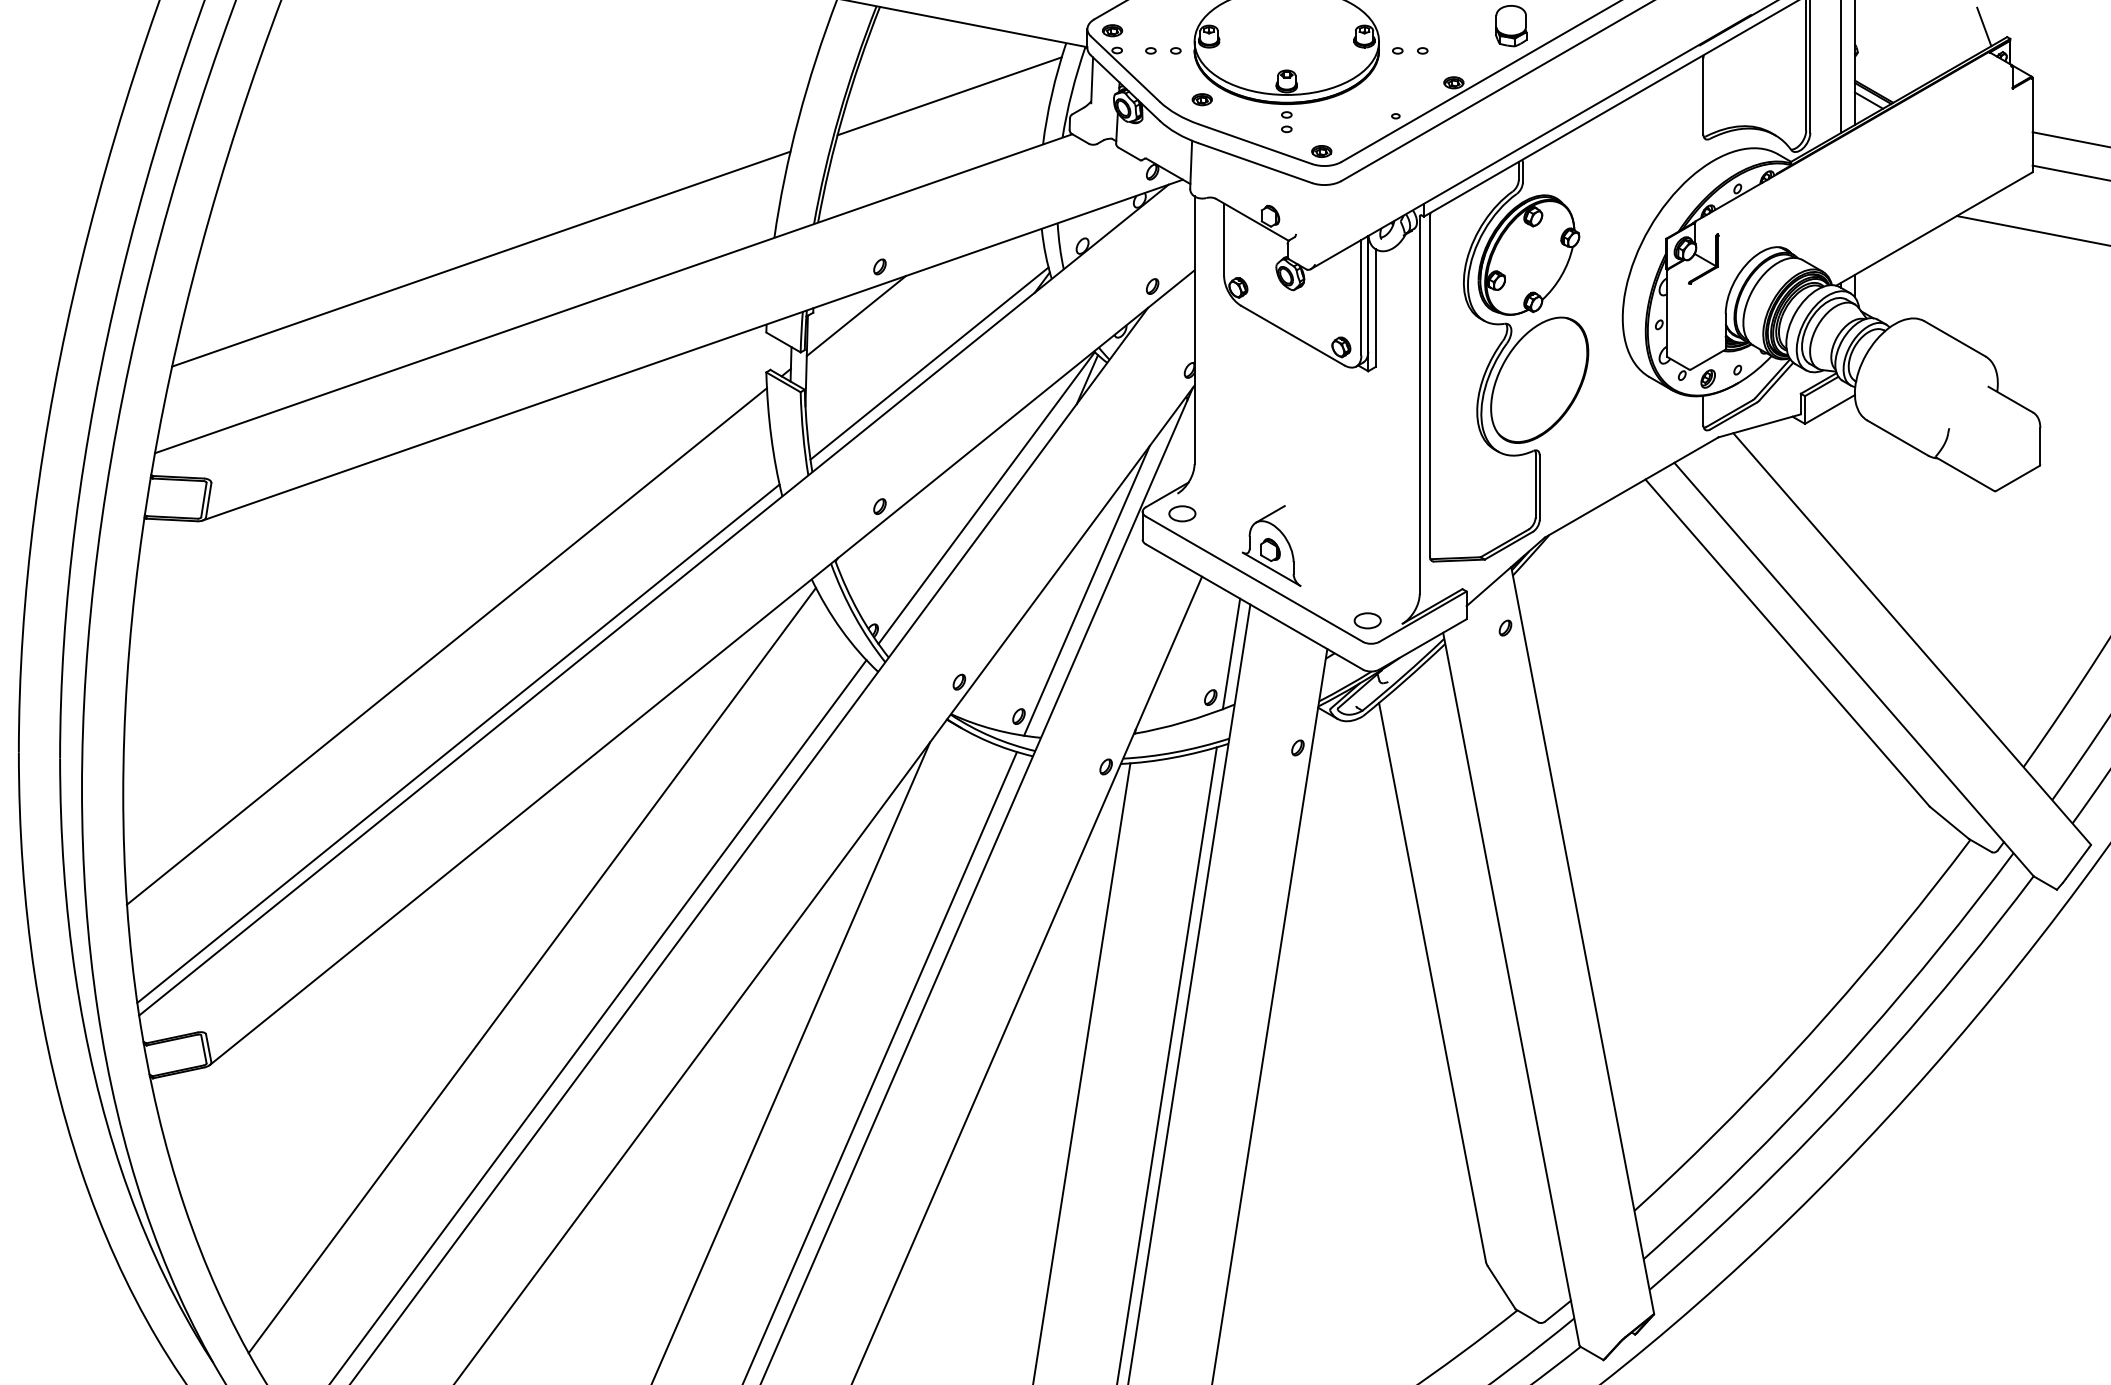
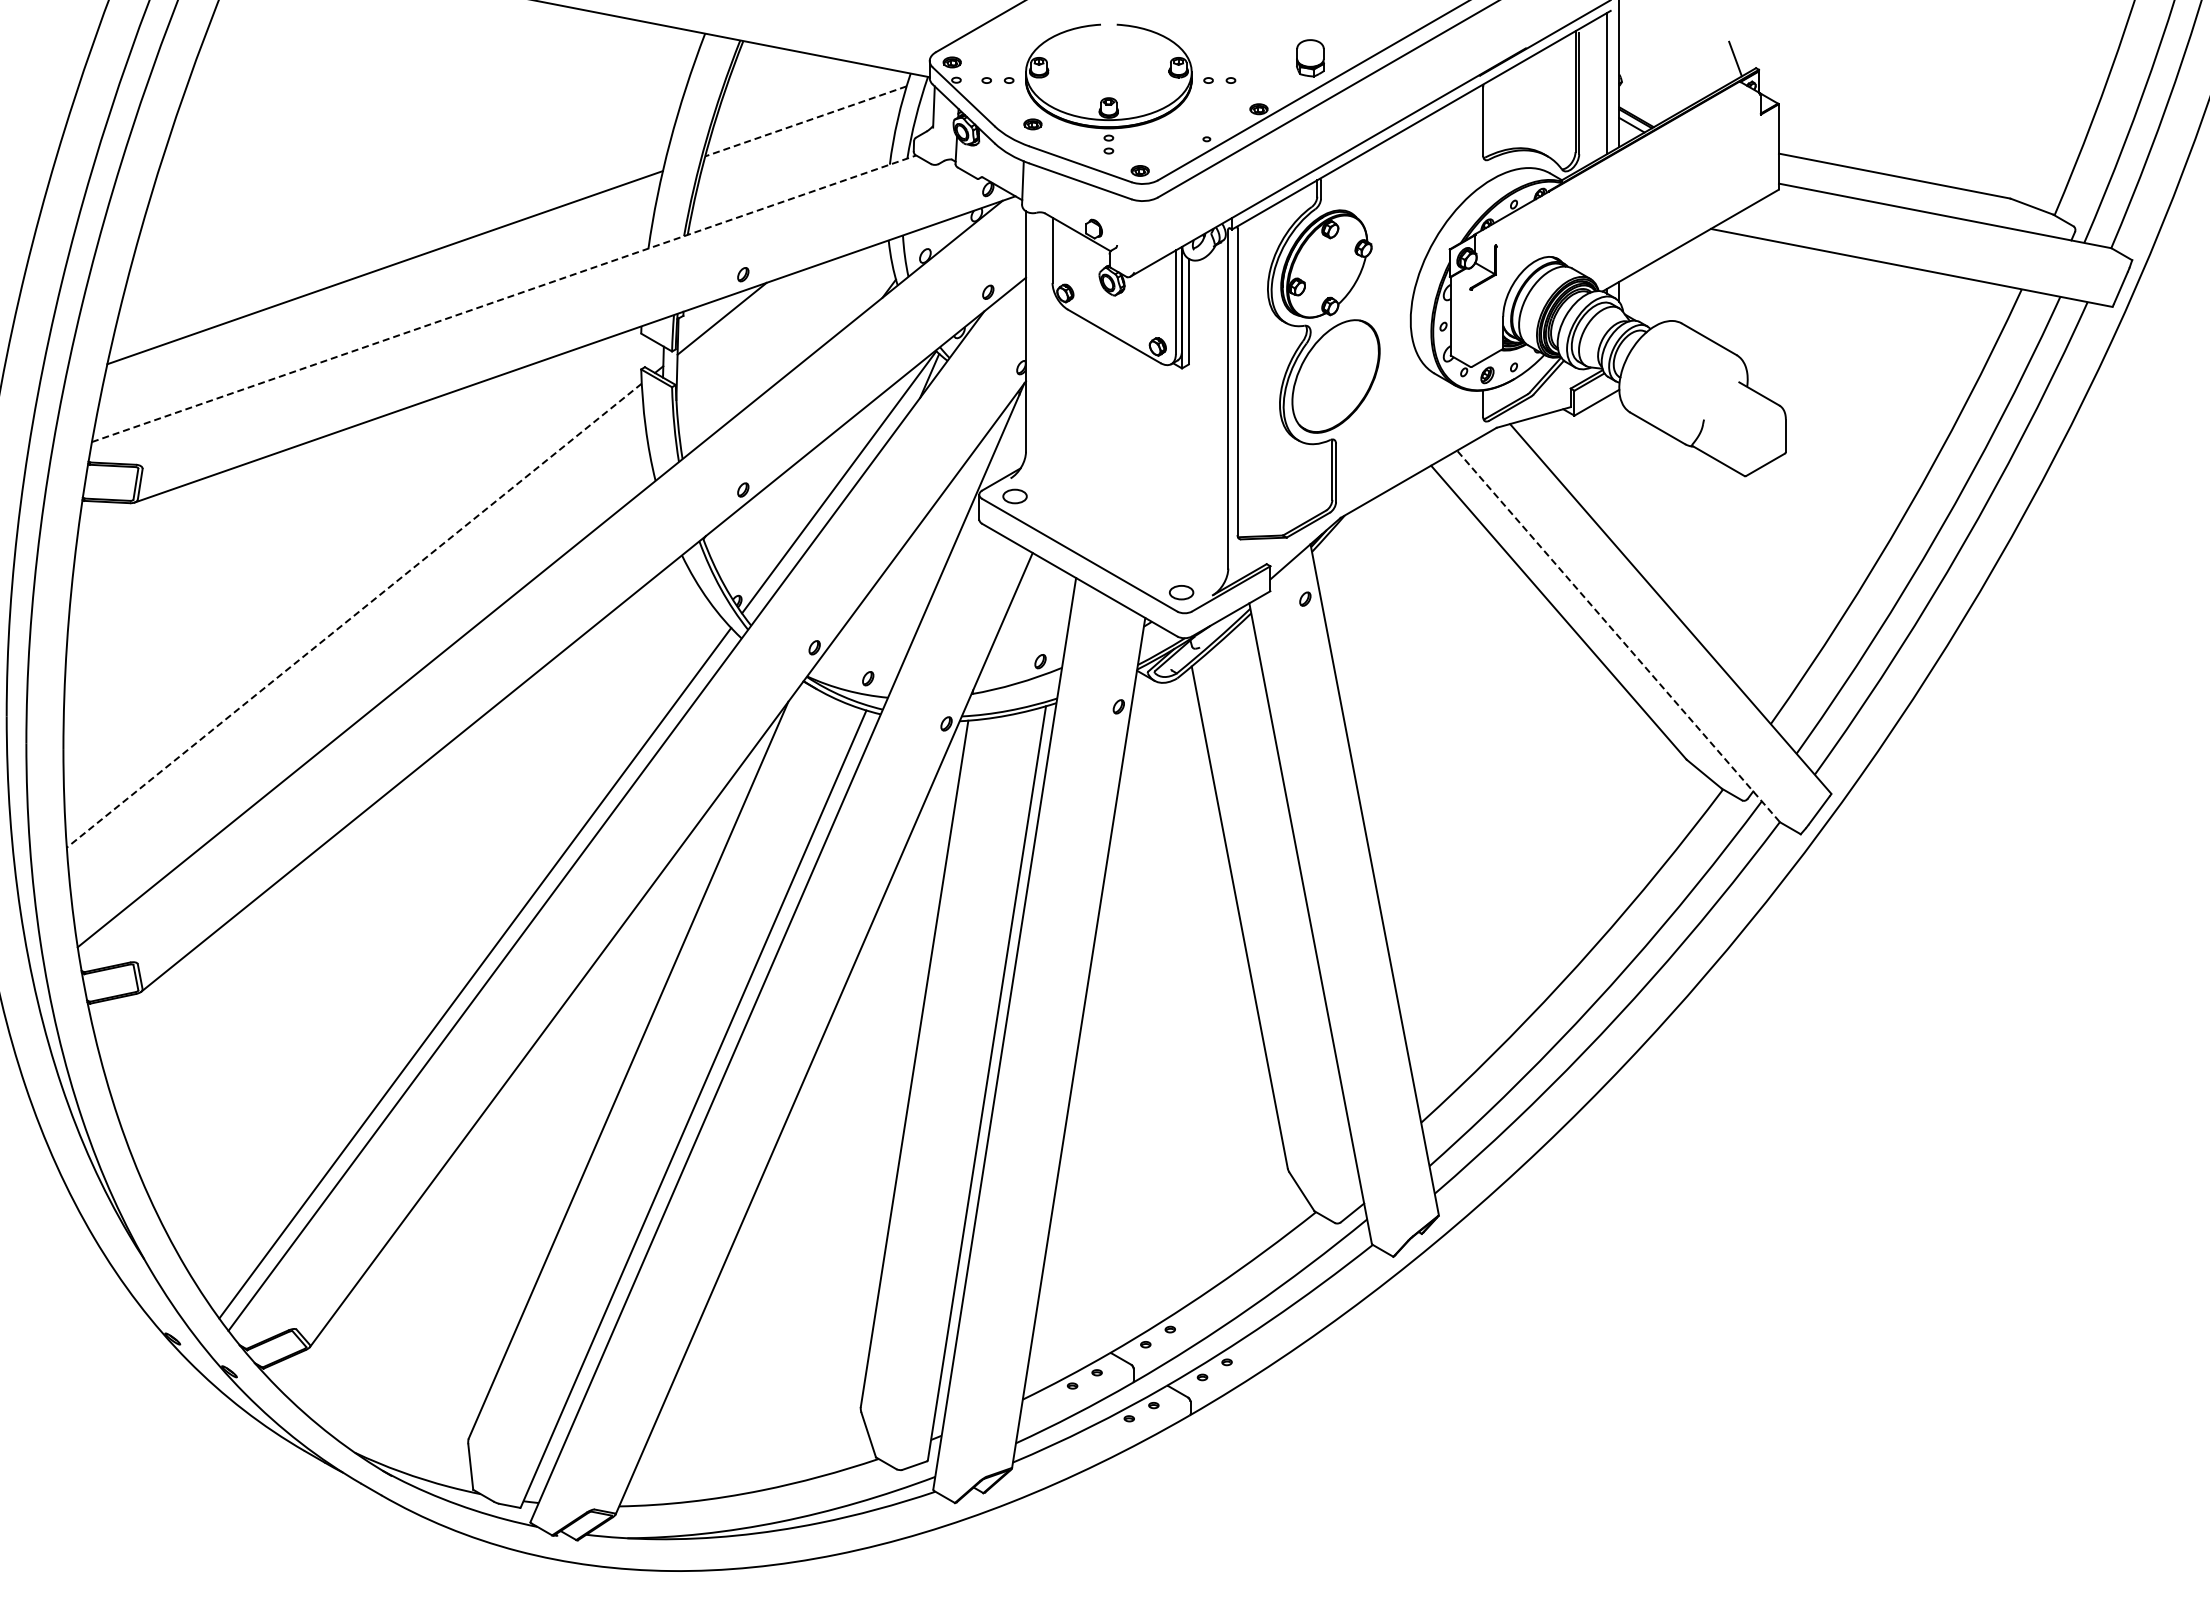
line: (949, 96) -> (805, 121), solid -> dashed
line: (614, 293) -> (504, 298), solid -> dashed
line: (929, 363) -> (787, 361), removed
part: (1271, 546) -> (1095, 525), removed
line: (1086, 590) -> (928, 565), removed
line: (446, 646) -> (353, 615), solid -> dashed
line: (1230, 654) -> (1058, 622), removed
line: (1854, 669) -> (1618, 636), solid -> dashed
line: (458, 743) -> (364, 702), removed
line: (531, 970) -> (430, 906), removed

